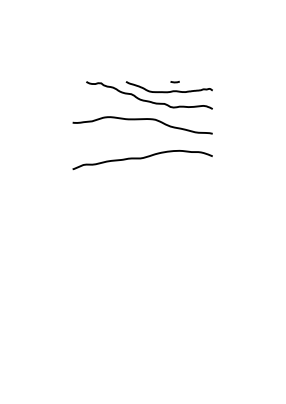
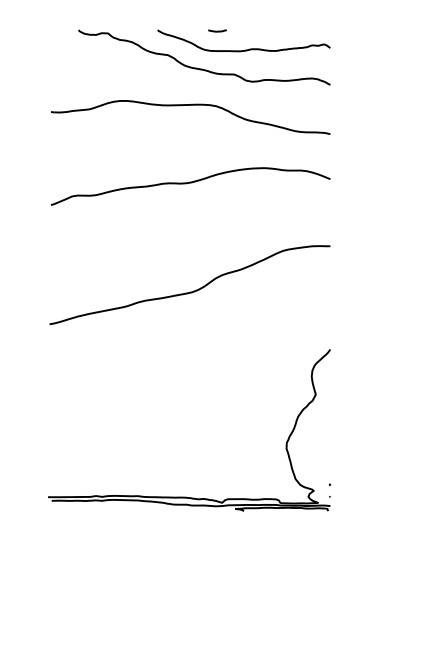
curve: (174, 81) -> (216, 29), moved
curve: (141, 212) -> (188, 291), added
part: (142, 315) -> (190, 496), added

